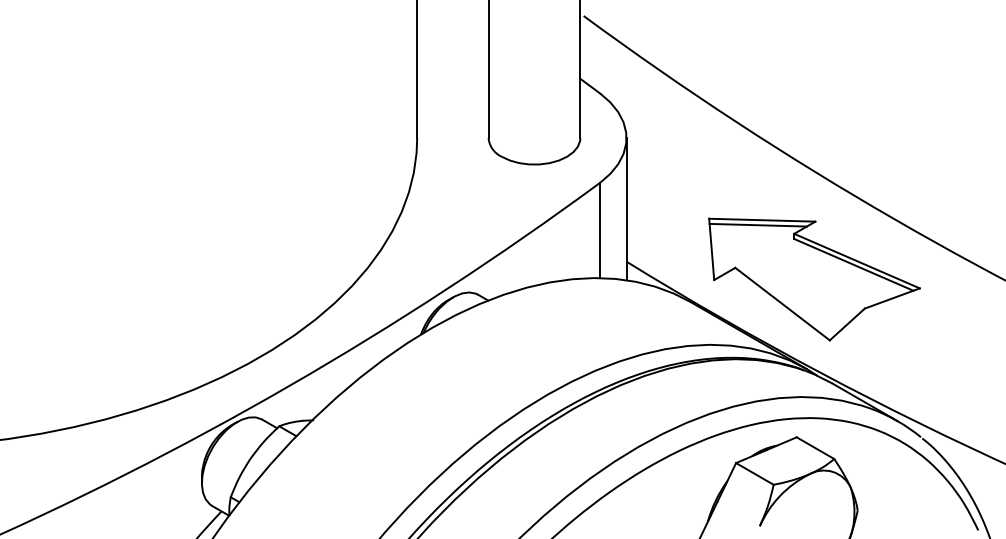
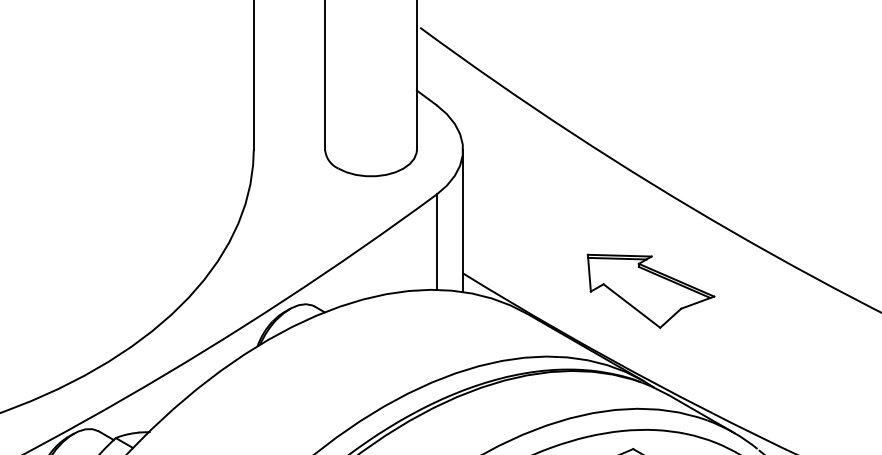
part: (814, 279) -> (651, 291), size x0.6

